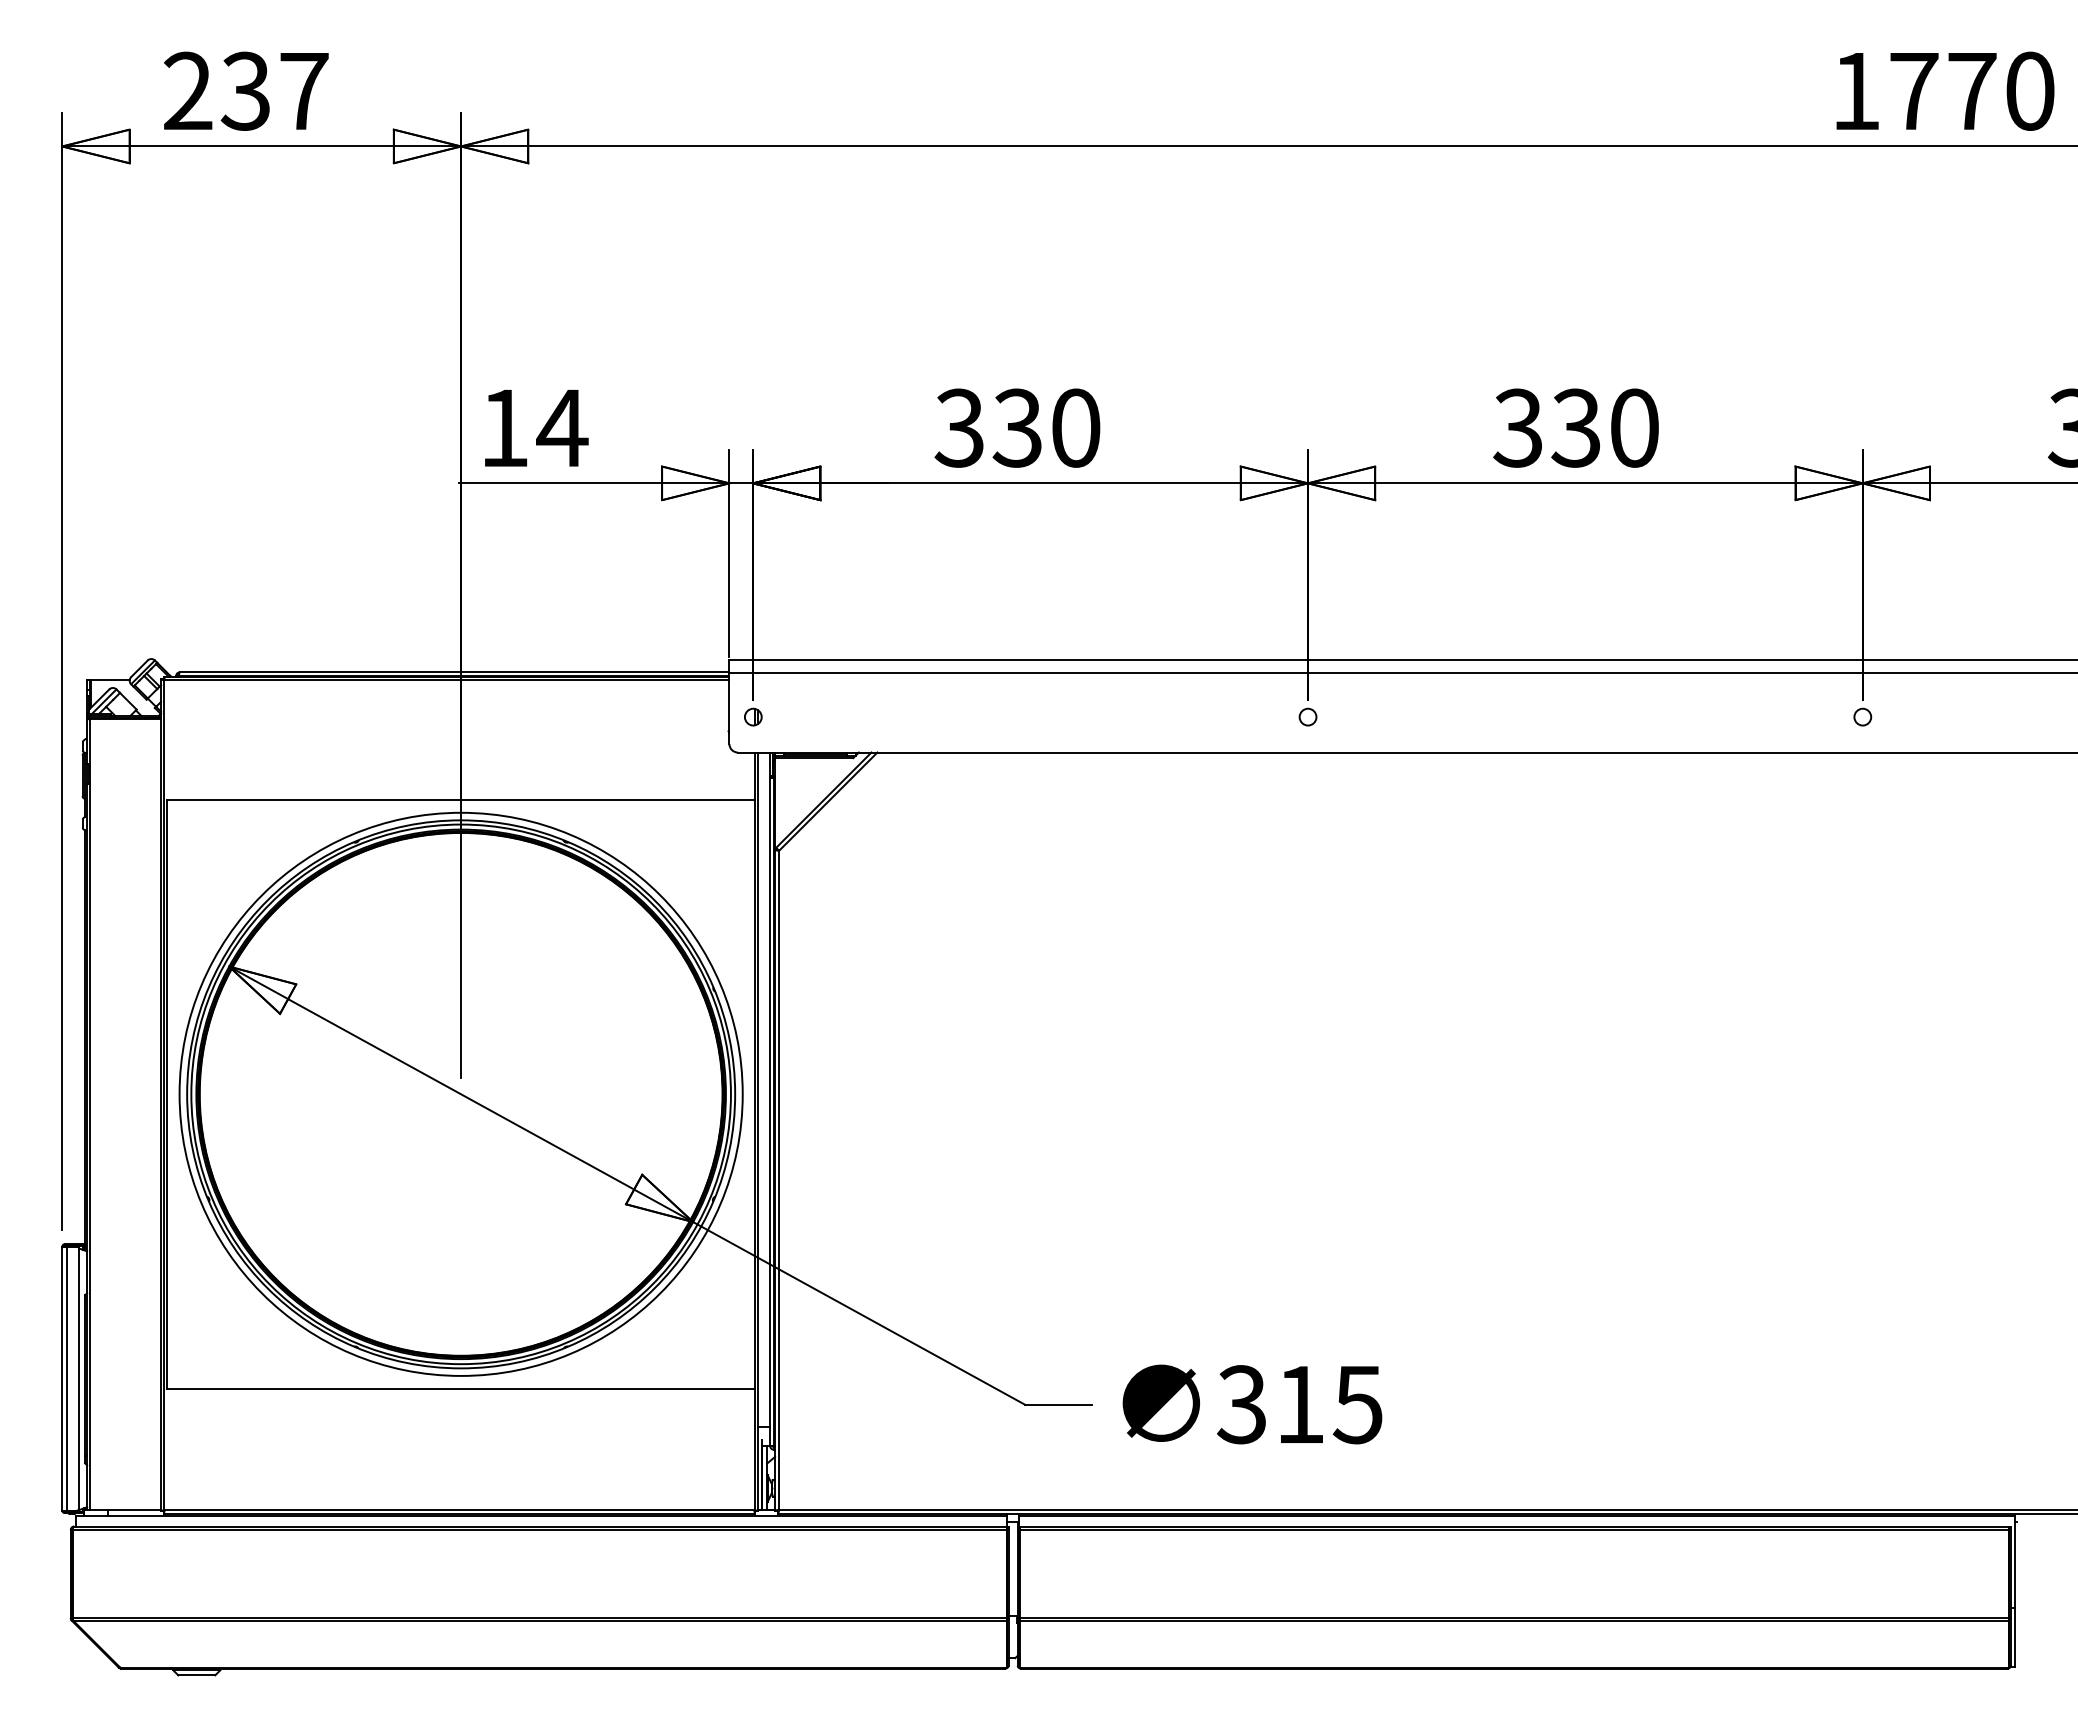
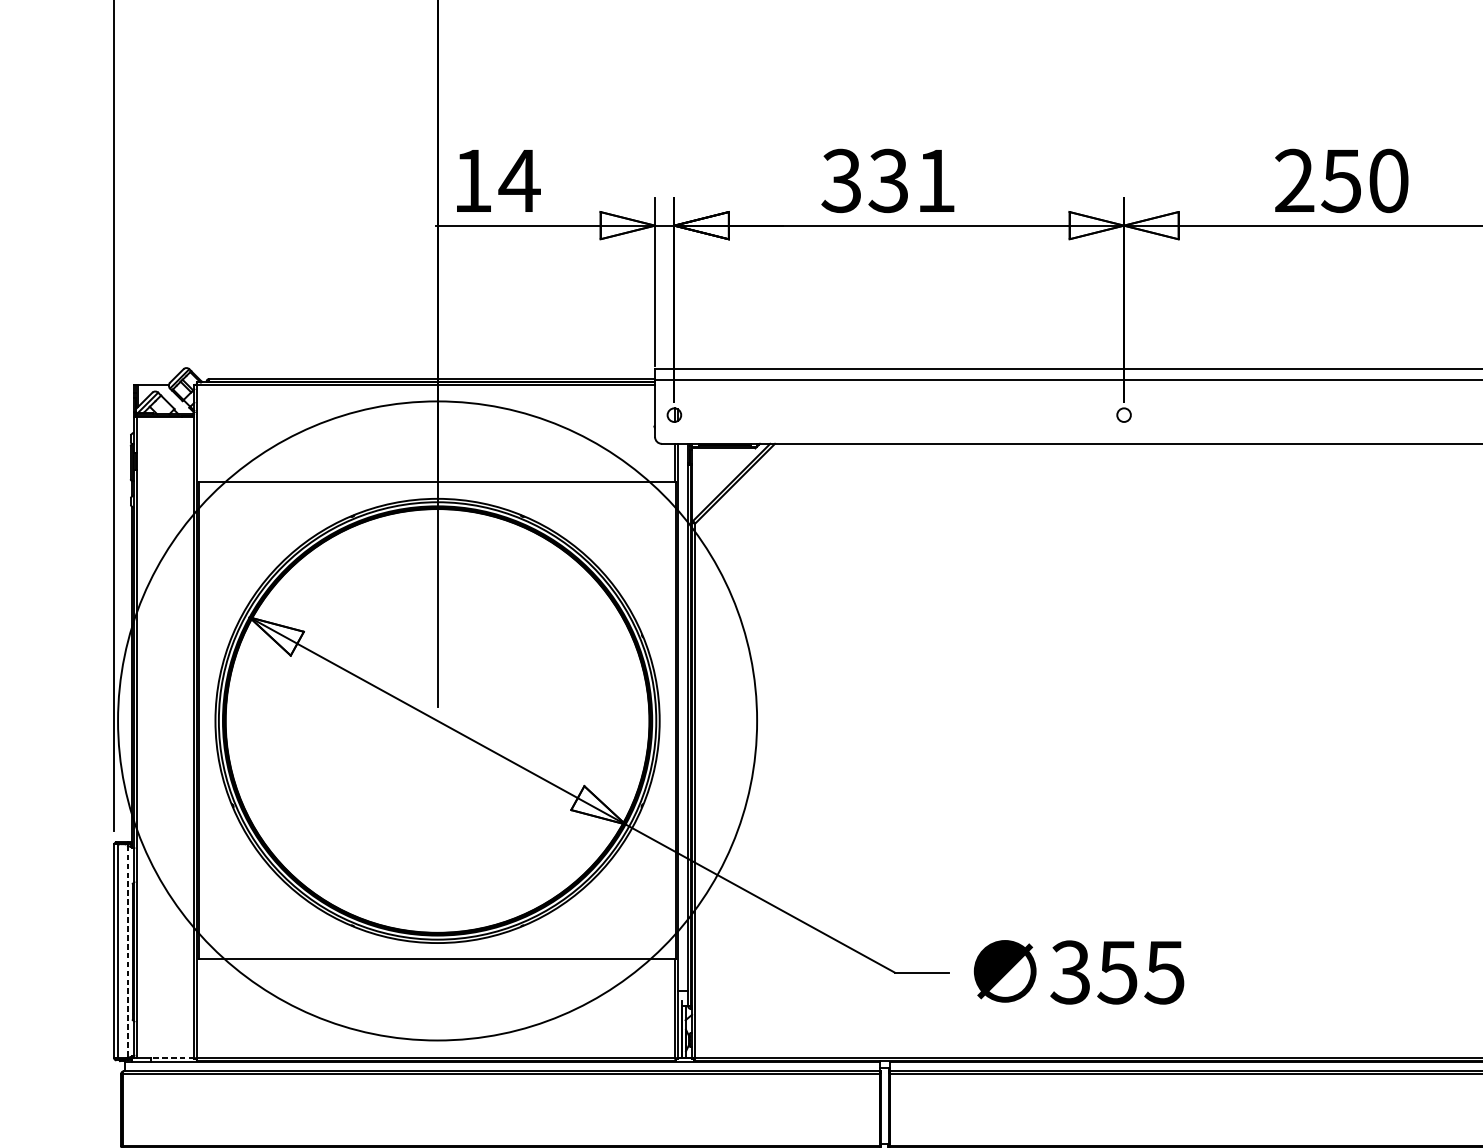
text: (1076, 427) -> (936, 180), 330 -> 331
text: (1546, 427) -> (1317, 180), 330 -> 250
circle: (460, 1093) -> (437, 720), size x1.4
line: (79, 1379) -> (128, 952), solid -> dashed
text: (1299, 1405) -> (1117, 973), 315 -> 355
line: (134, 1509) -> (172, 1057), solid -> dashed

